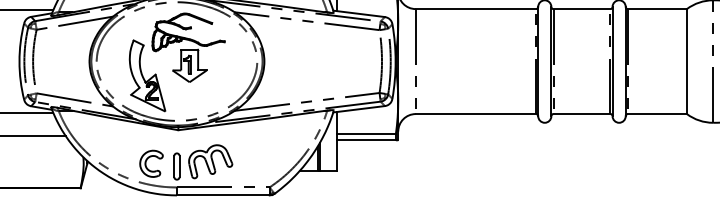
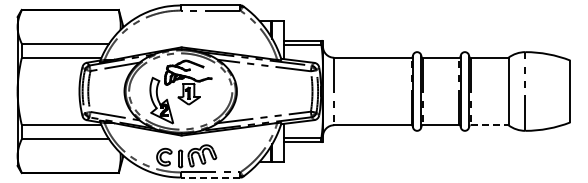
line: (657, 114) -> (489, 125), solid -> dashed
line: (223, 195) -> (210, 177), solid -> dashed

